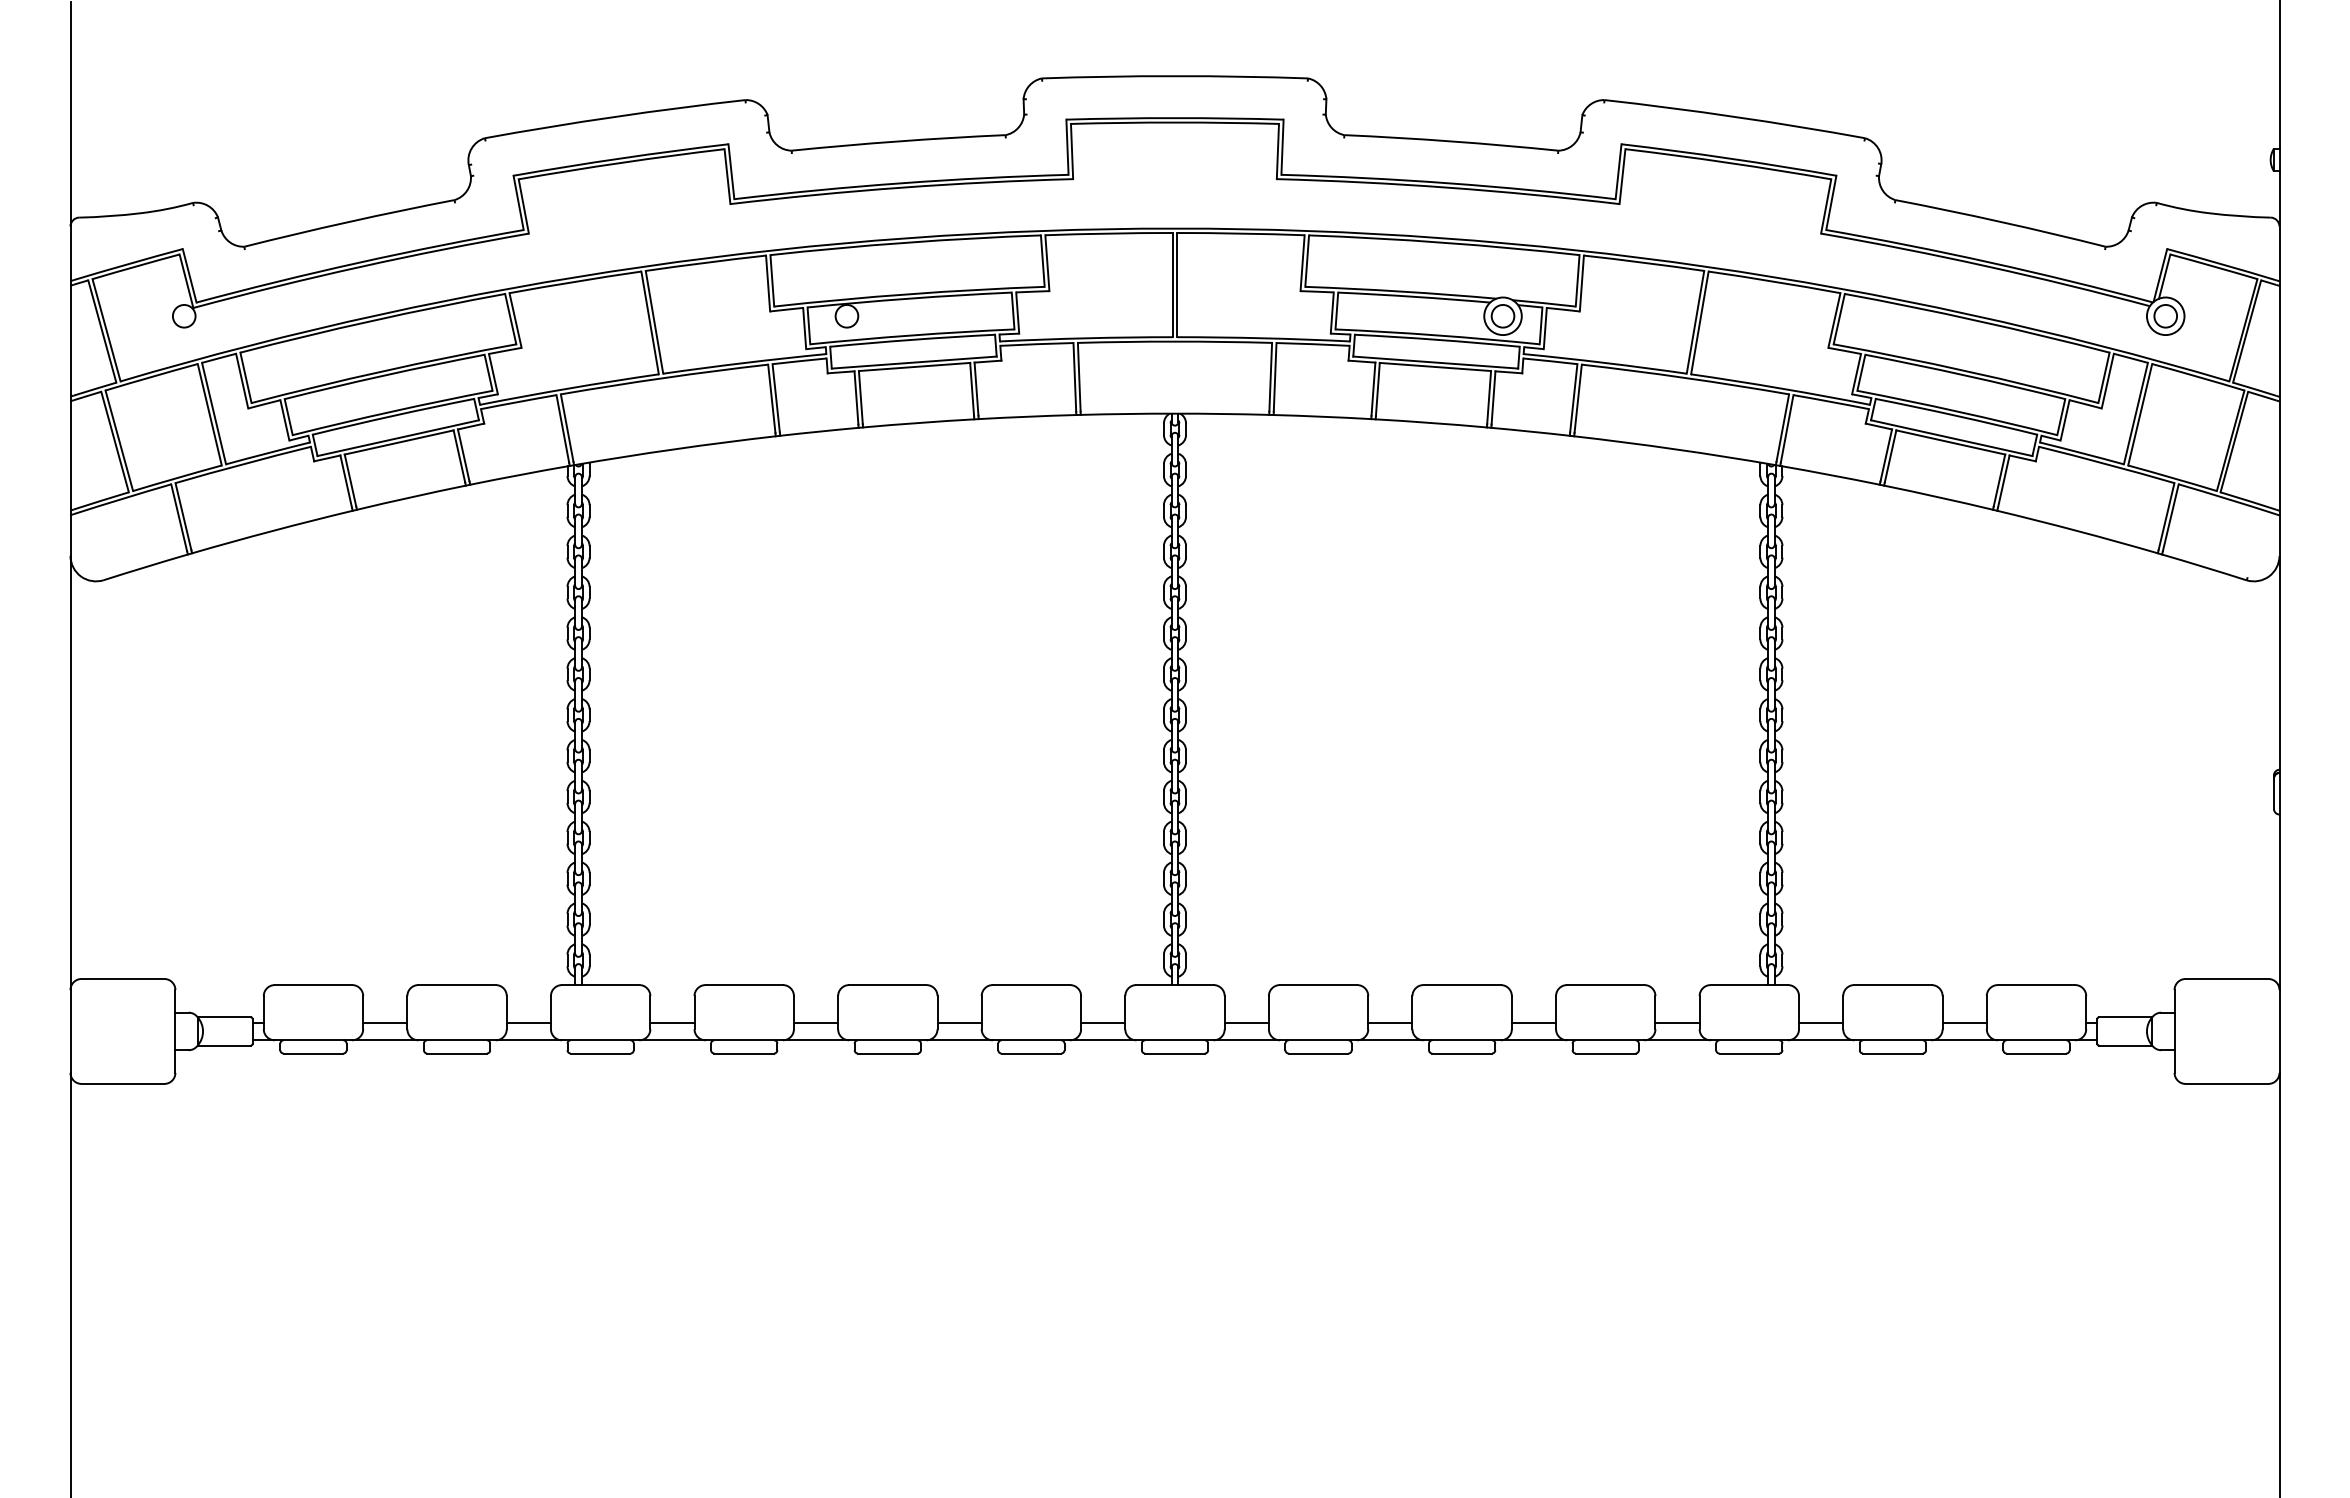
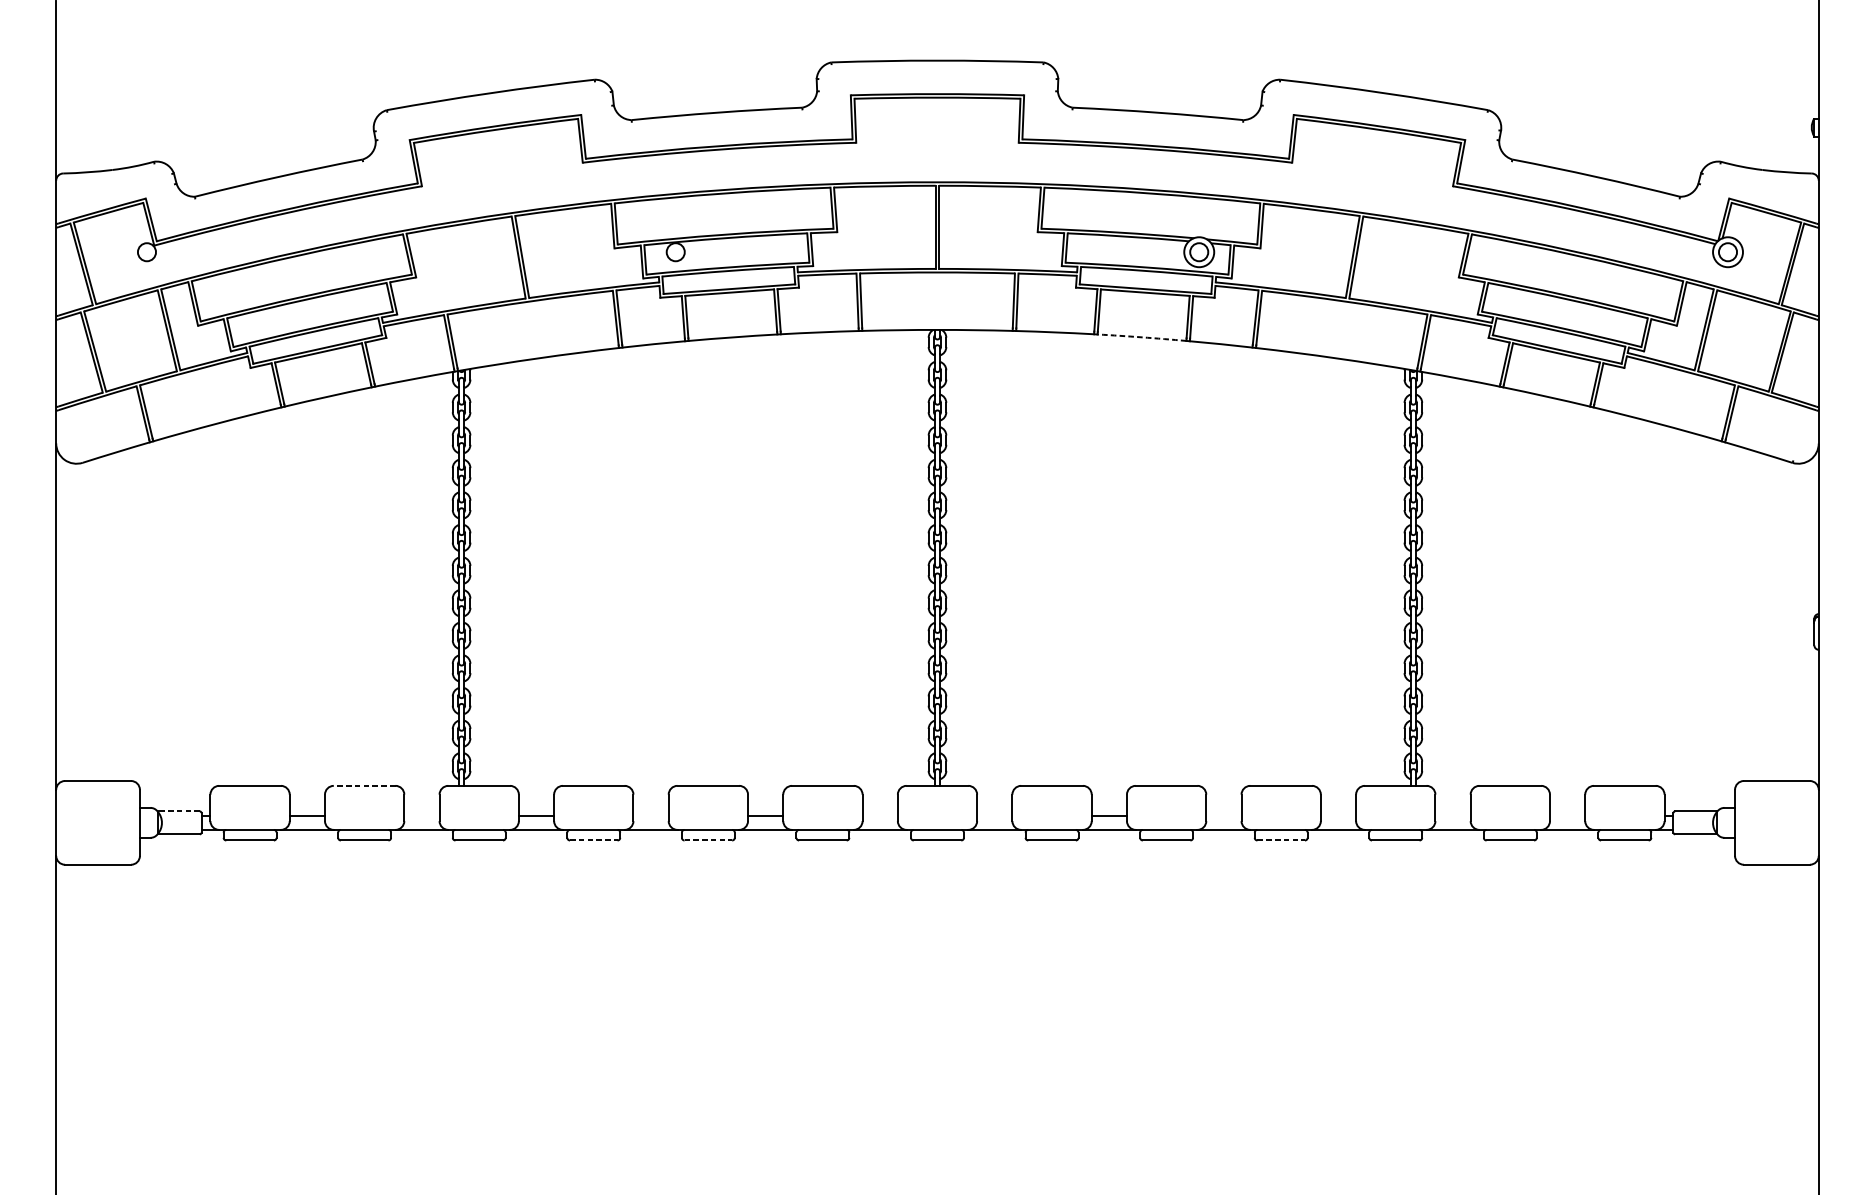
arc: (1431, 422) -> (1142, 336), solid -> dashed
line: (457, 985) -> (365, 786), solid -> dashed
line: (224, 1017) -> (179, 811), solid -> dashed
line: (528, 1022) -> (421, 815), removed
line: (815, 1022) -> (650, 815), removed
line: (1103, 1022) -> (880, 815), removed
line: (1246, 1022) -> (994, 815), removed
line: (1533, 1022) -> (1223, 815), removed
line: (1677, 1022) -> (1338, 815), removed
line: (1821, 1022) -> (1453, 815), removed
line: (1964, 1022) -> (1567, 815), removed
line: (744, 1053) -> (594, 840), solid -> dashed
line: (887, 1053) -> (708, 840), solid -> dashed
line: (1605, 1053) -> (1280, 840), solid -> dashed

